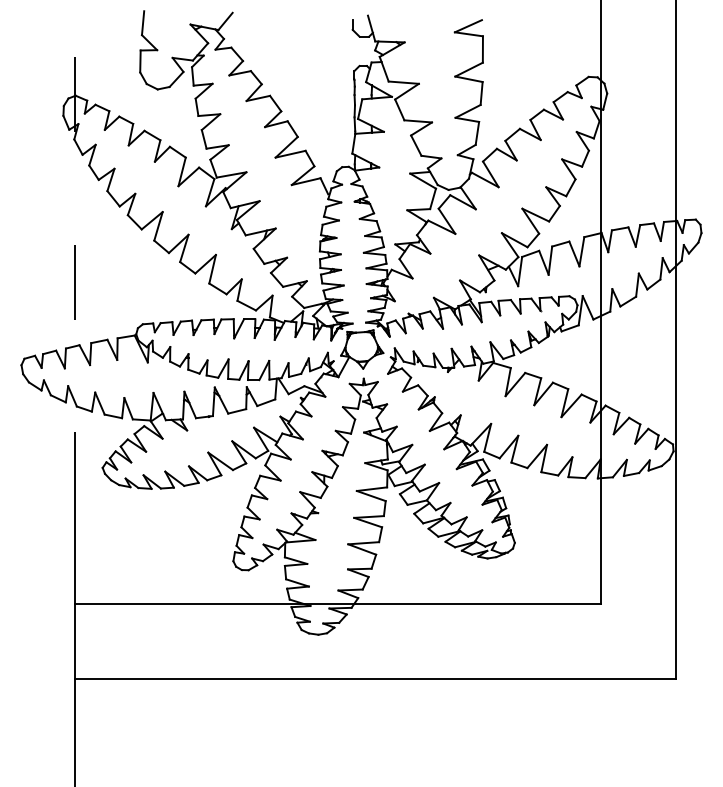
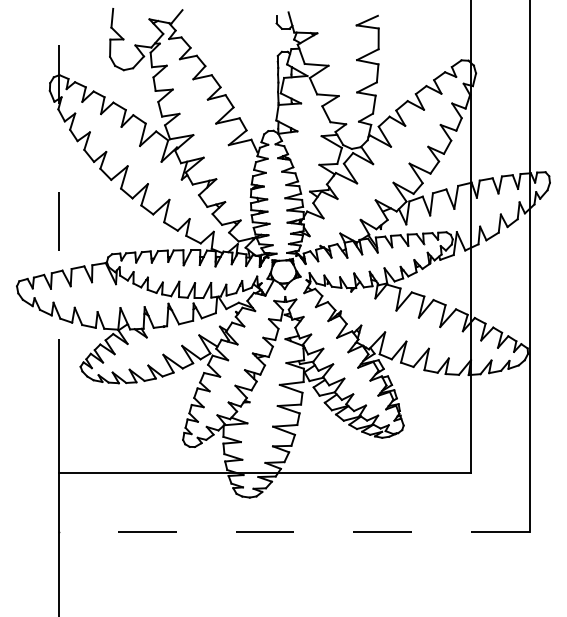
line: (375, 678) -> (294, 531), solid -> dashed

